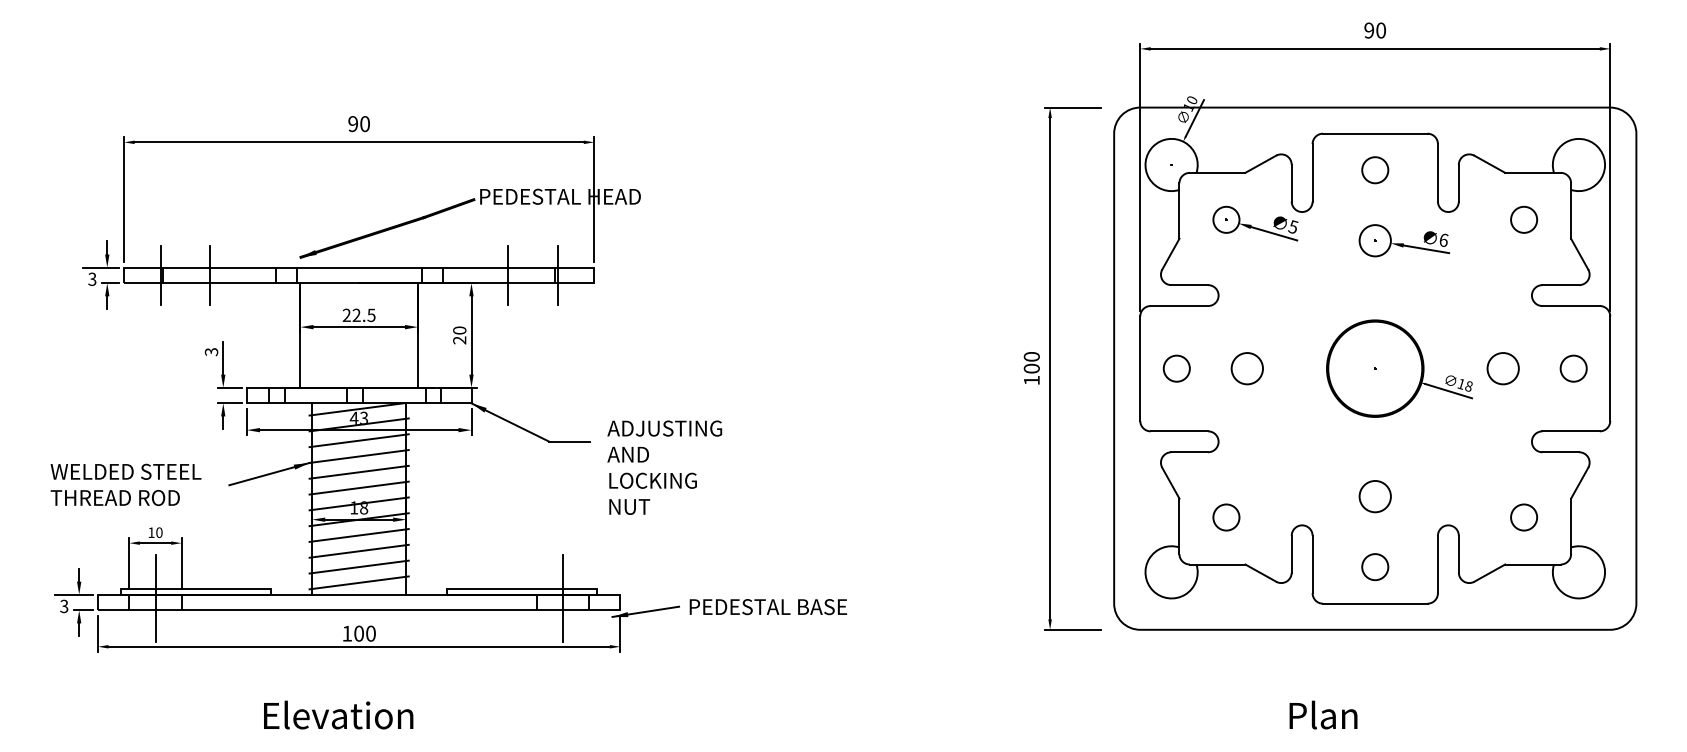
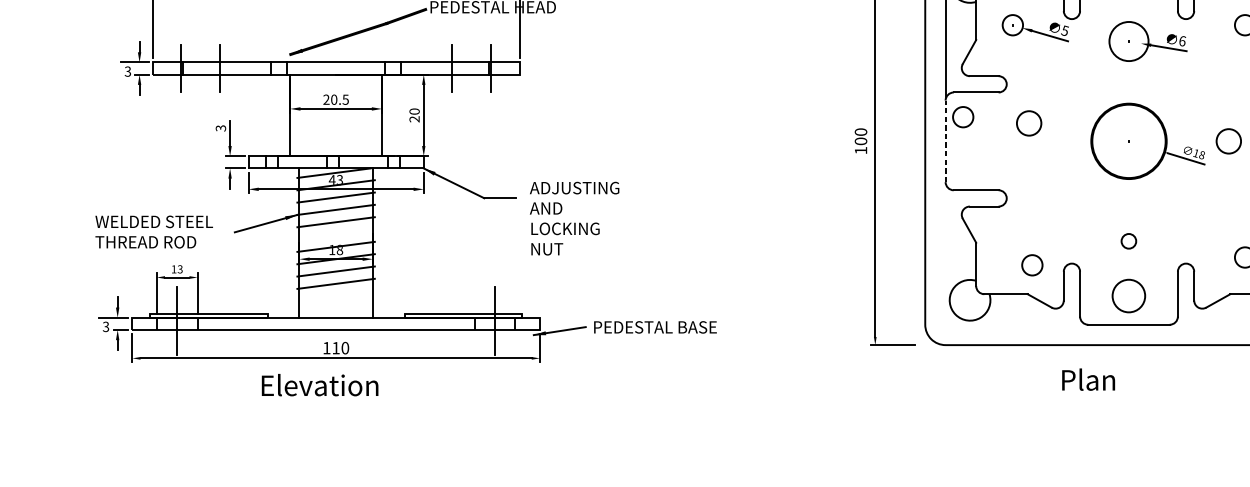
circle: (1374, 240) -> (1128, 41), size x1.6
text: (356, 315) -> (334, 99), 22.5 -> 20.5
line: (1140, 368) -> (945, 141), solid -> dashed
circle: (1176, 368) -> (962, 117), moved
circle: (1246, 368) -> (1028, 123), moved
line: (358, 487) -> (335, 234), removed
circle: (1374, 496) -> (1128, 241), size x0.6
circle: (1226, 517) -> (1032, 265), moved
text: (159, 532) -> (180, 269), 10 -> 13
line: (358, 566) -> (335, 295), removed
circle: (1375, 567) -> (1129, 296), size x1.6
line: (358, 582) -> (335, 308), removed
text: (358, 633) -> (335, 348), 100 -> 110
text: (338, 714) -> (320, 384), moved
text: (1323, 714) -> (1088, 379), moved

